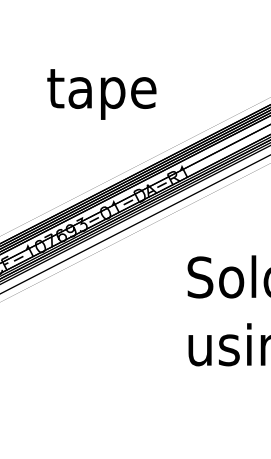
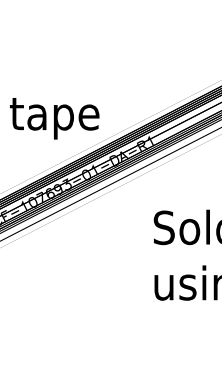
text: (101, 94) -> (54, 118), moved

